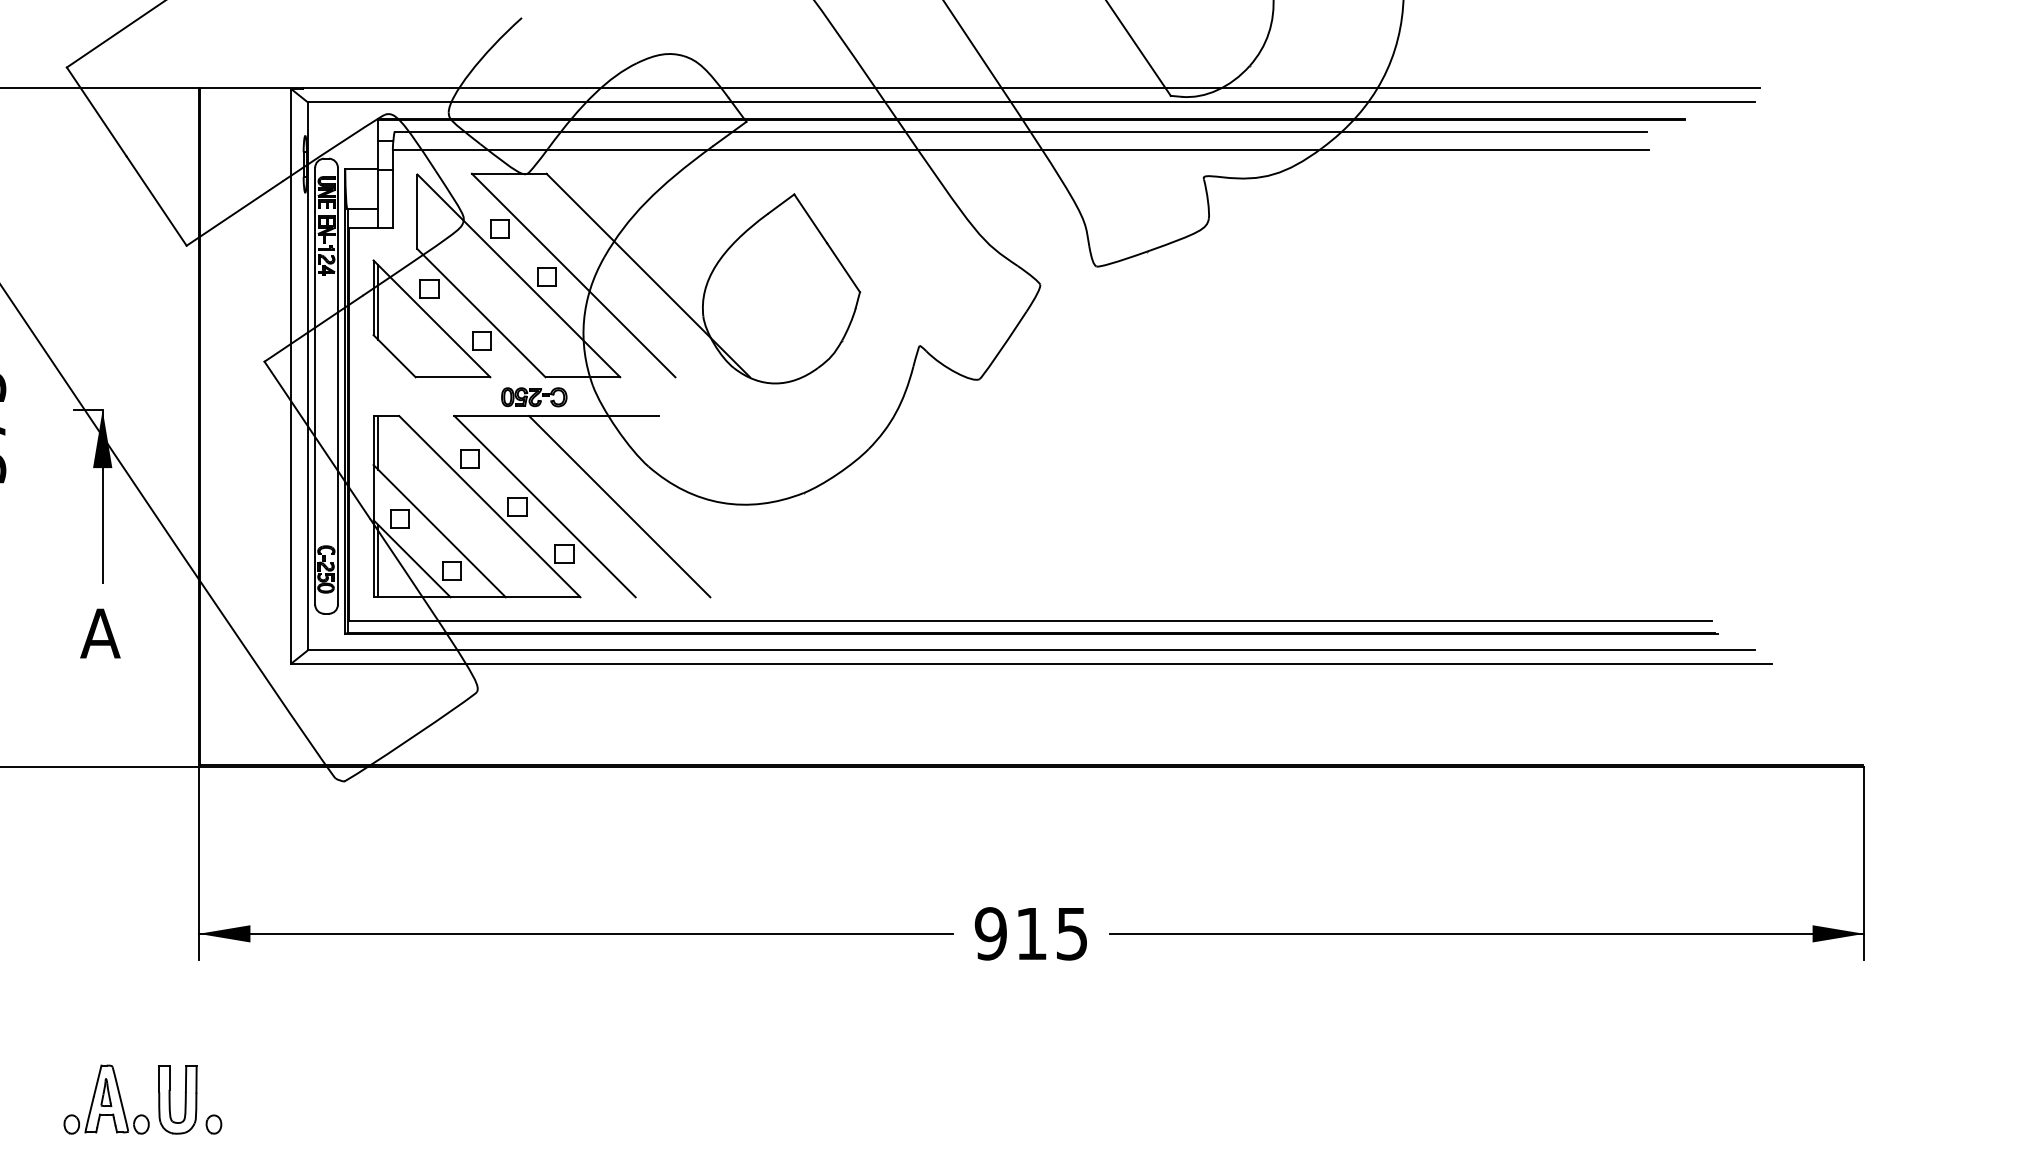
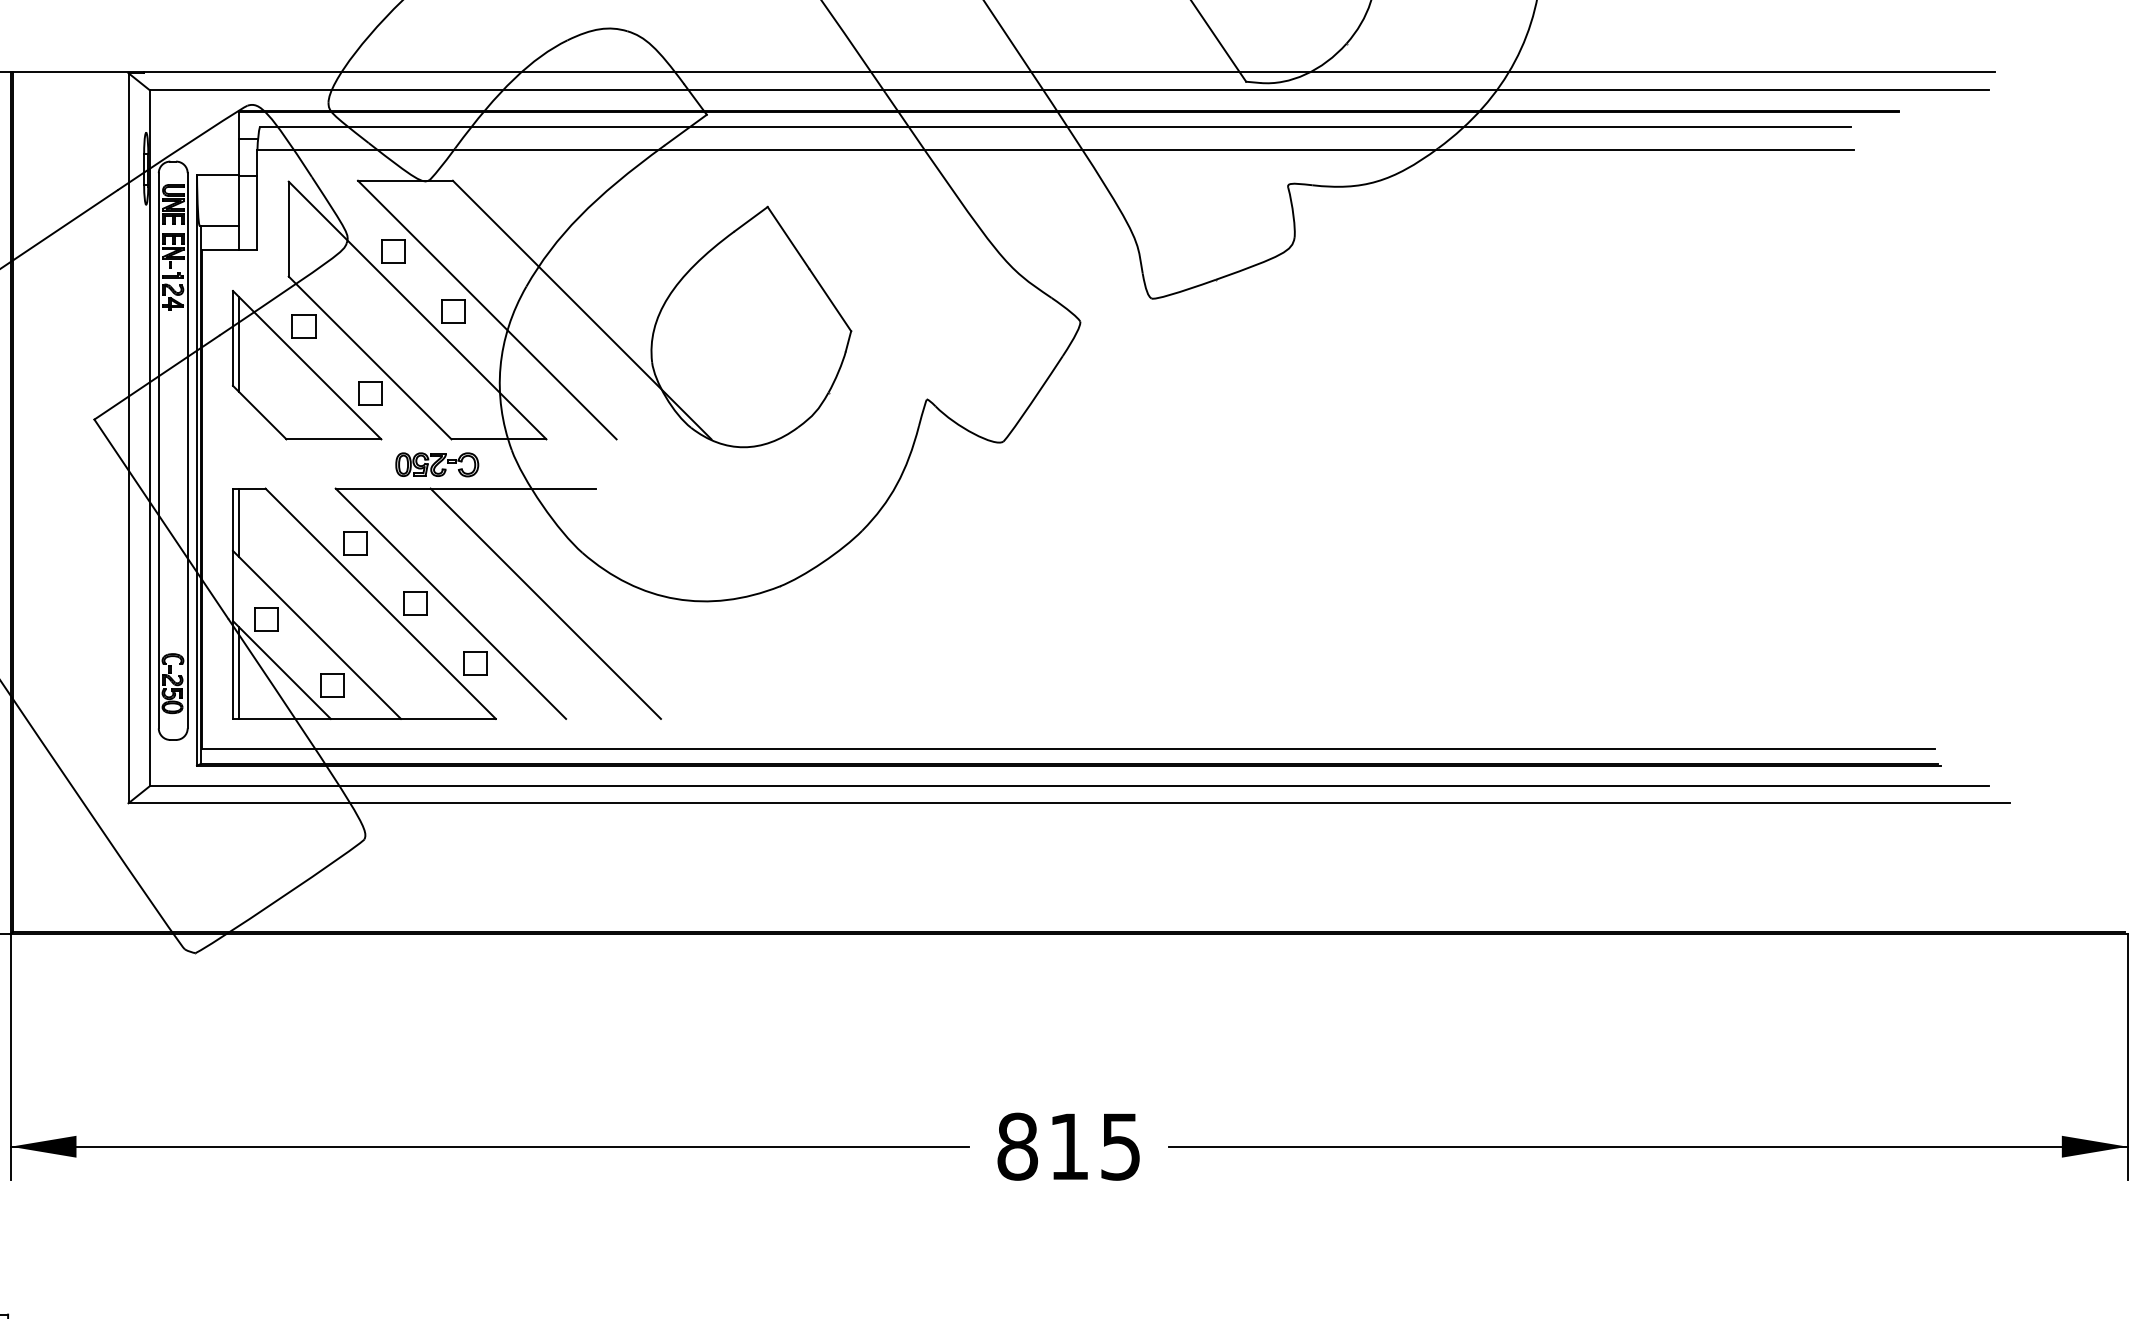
text: (990, 933) -> (1017, 1146), 915 -> 815

